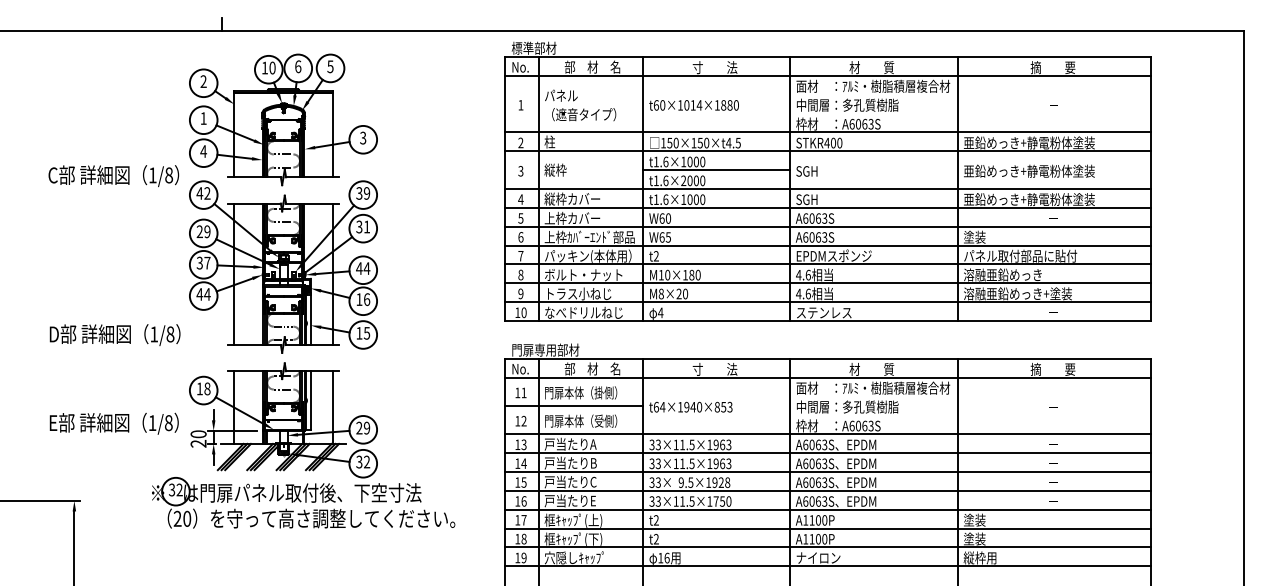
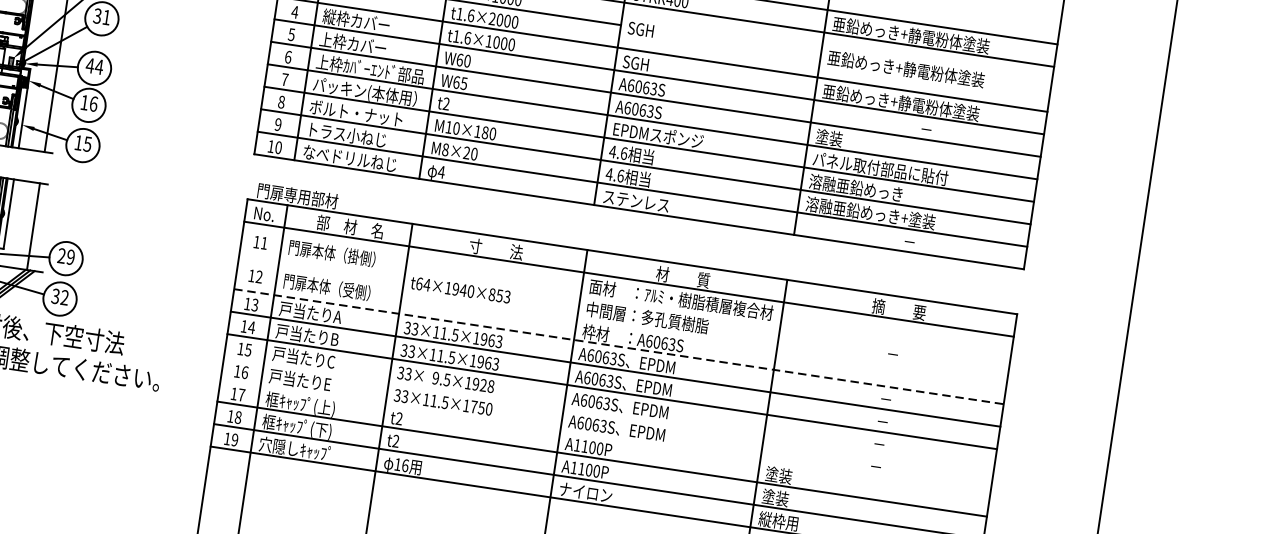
line: (573, 405) -> (321, 267), removed
line: (827, 434) -> (618, 346), solid -> dashed
line: (827, 490) -> (608, 413), removed
line: (827, 509) -> (605, 436), removed

